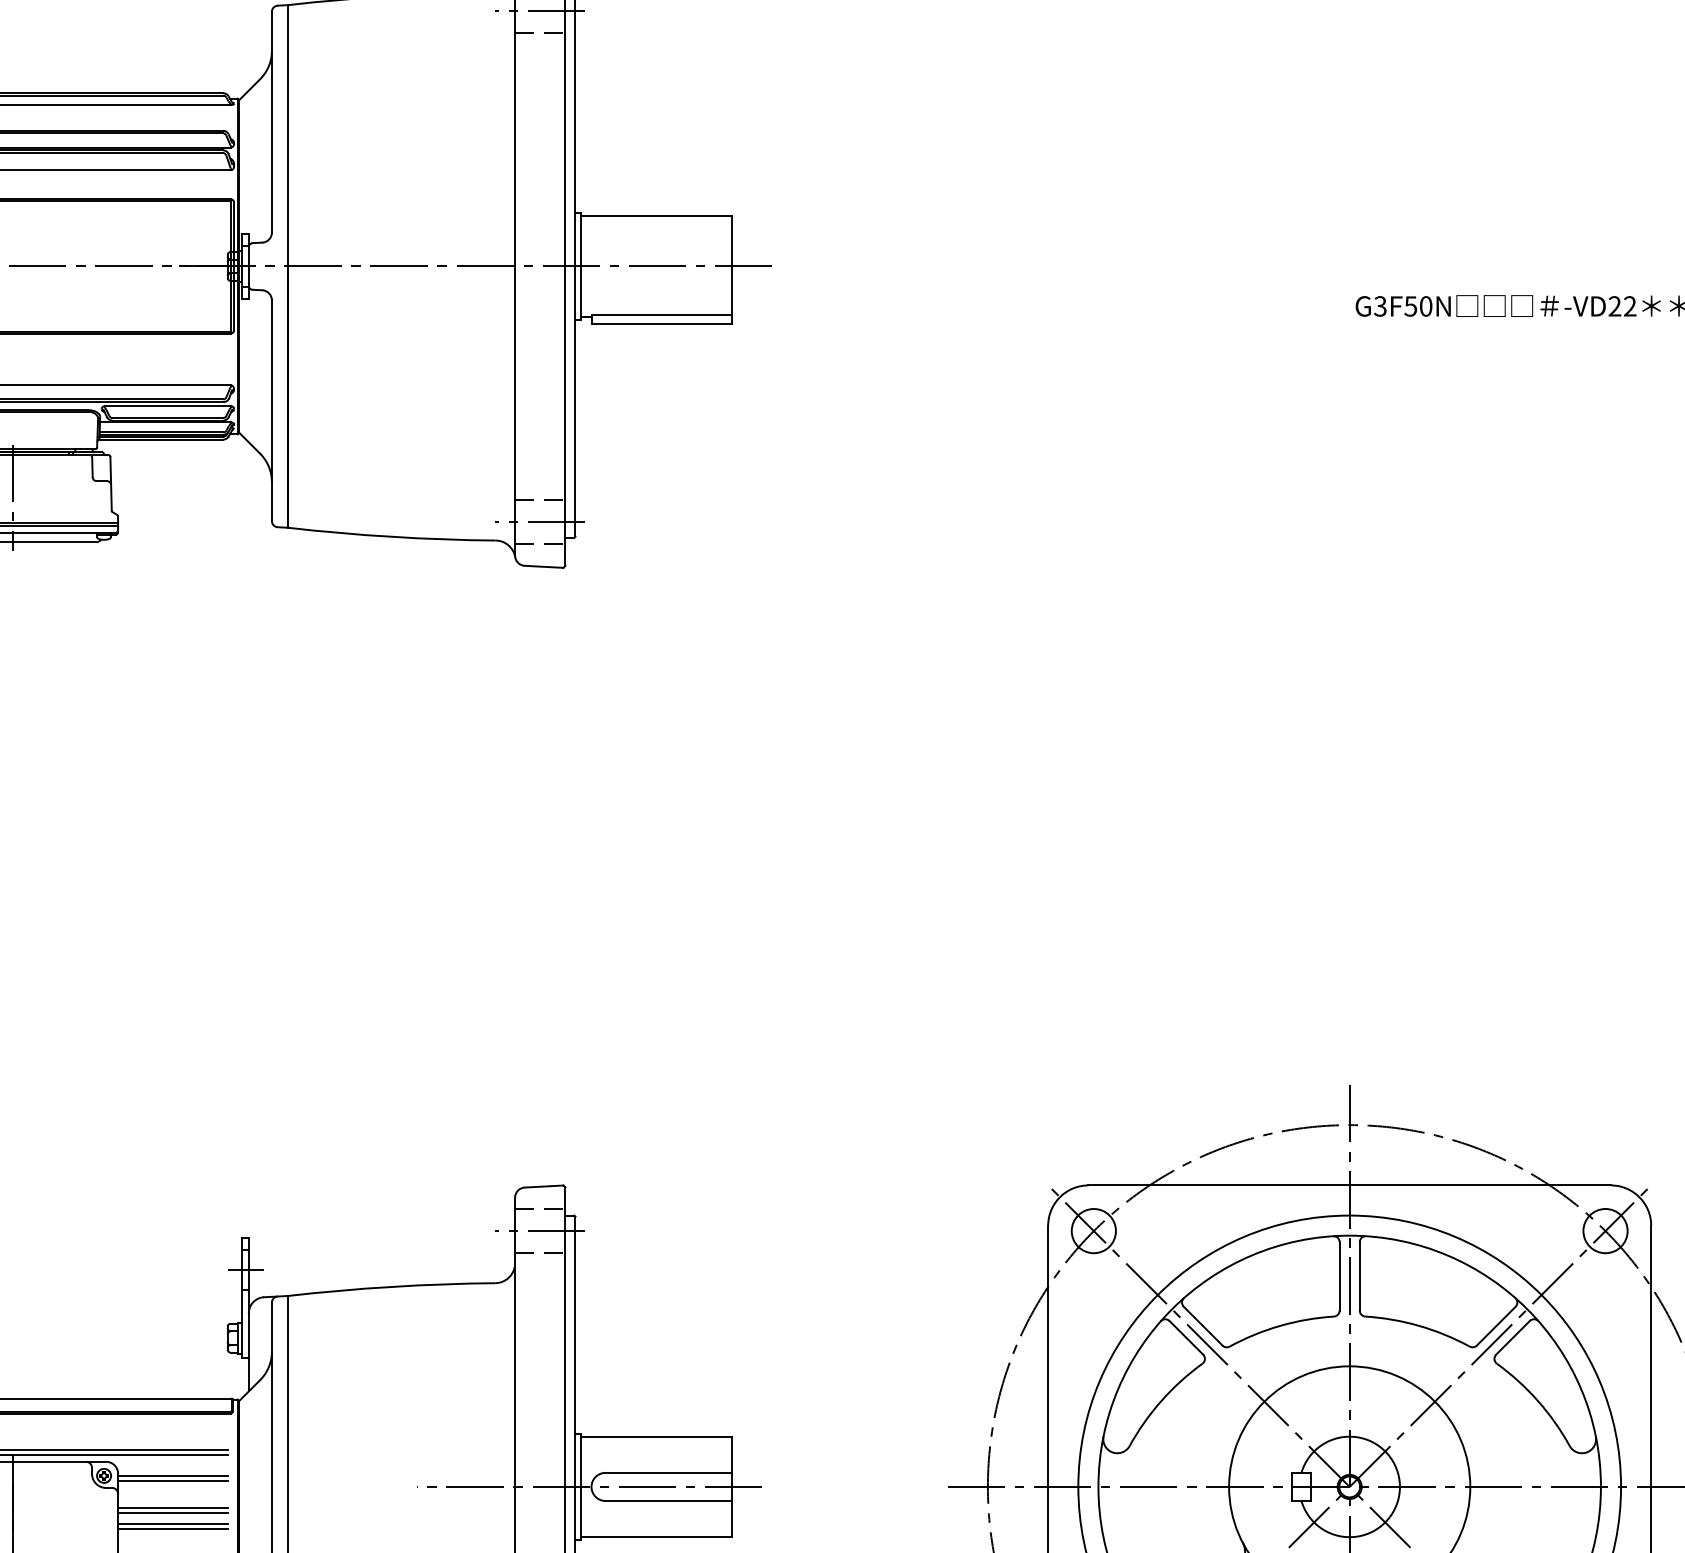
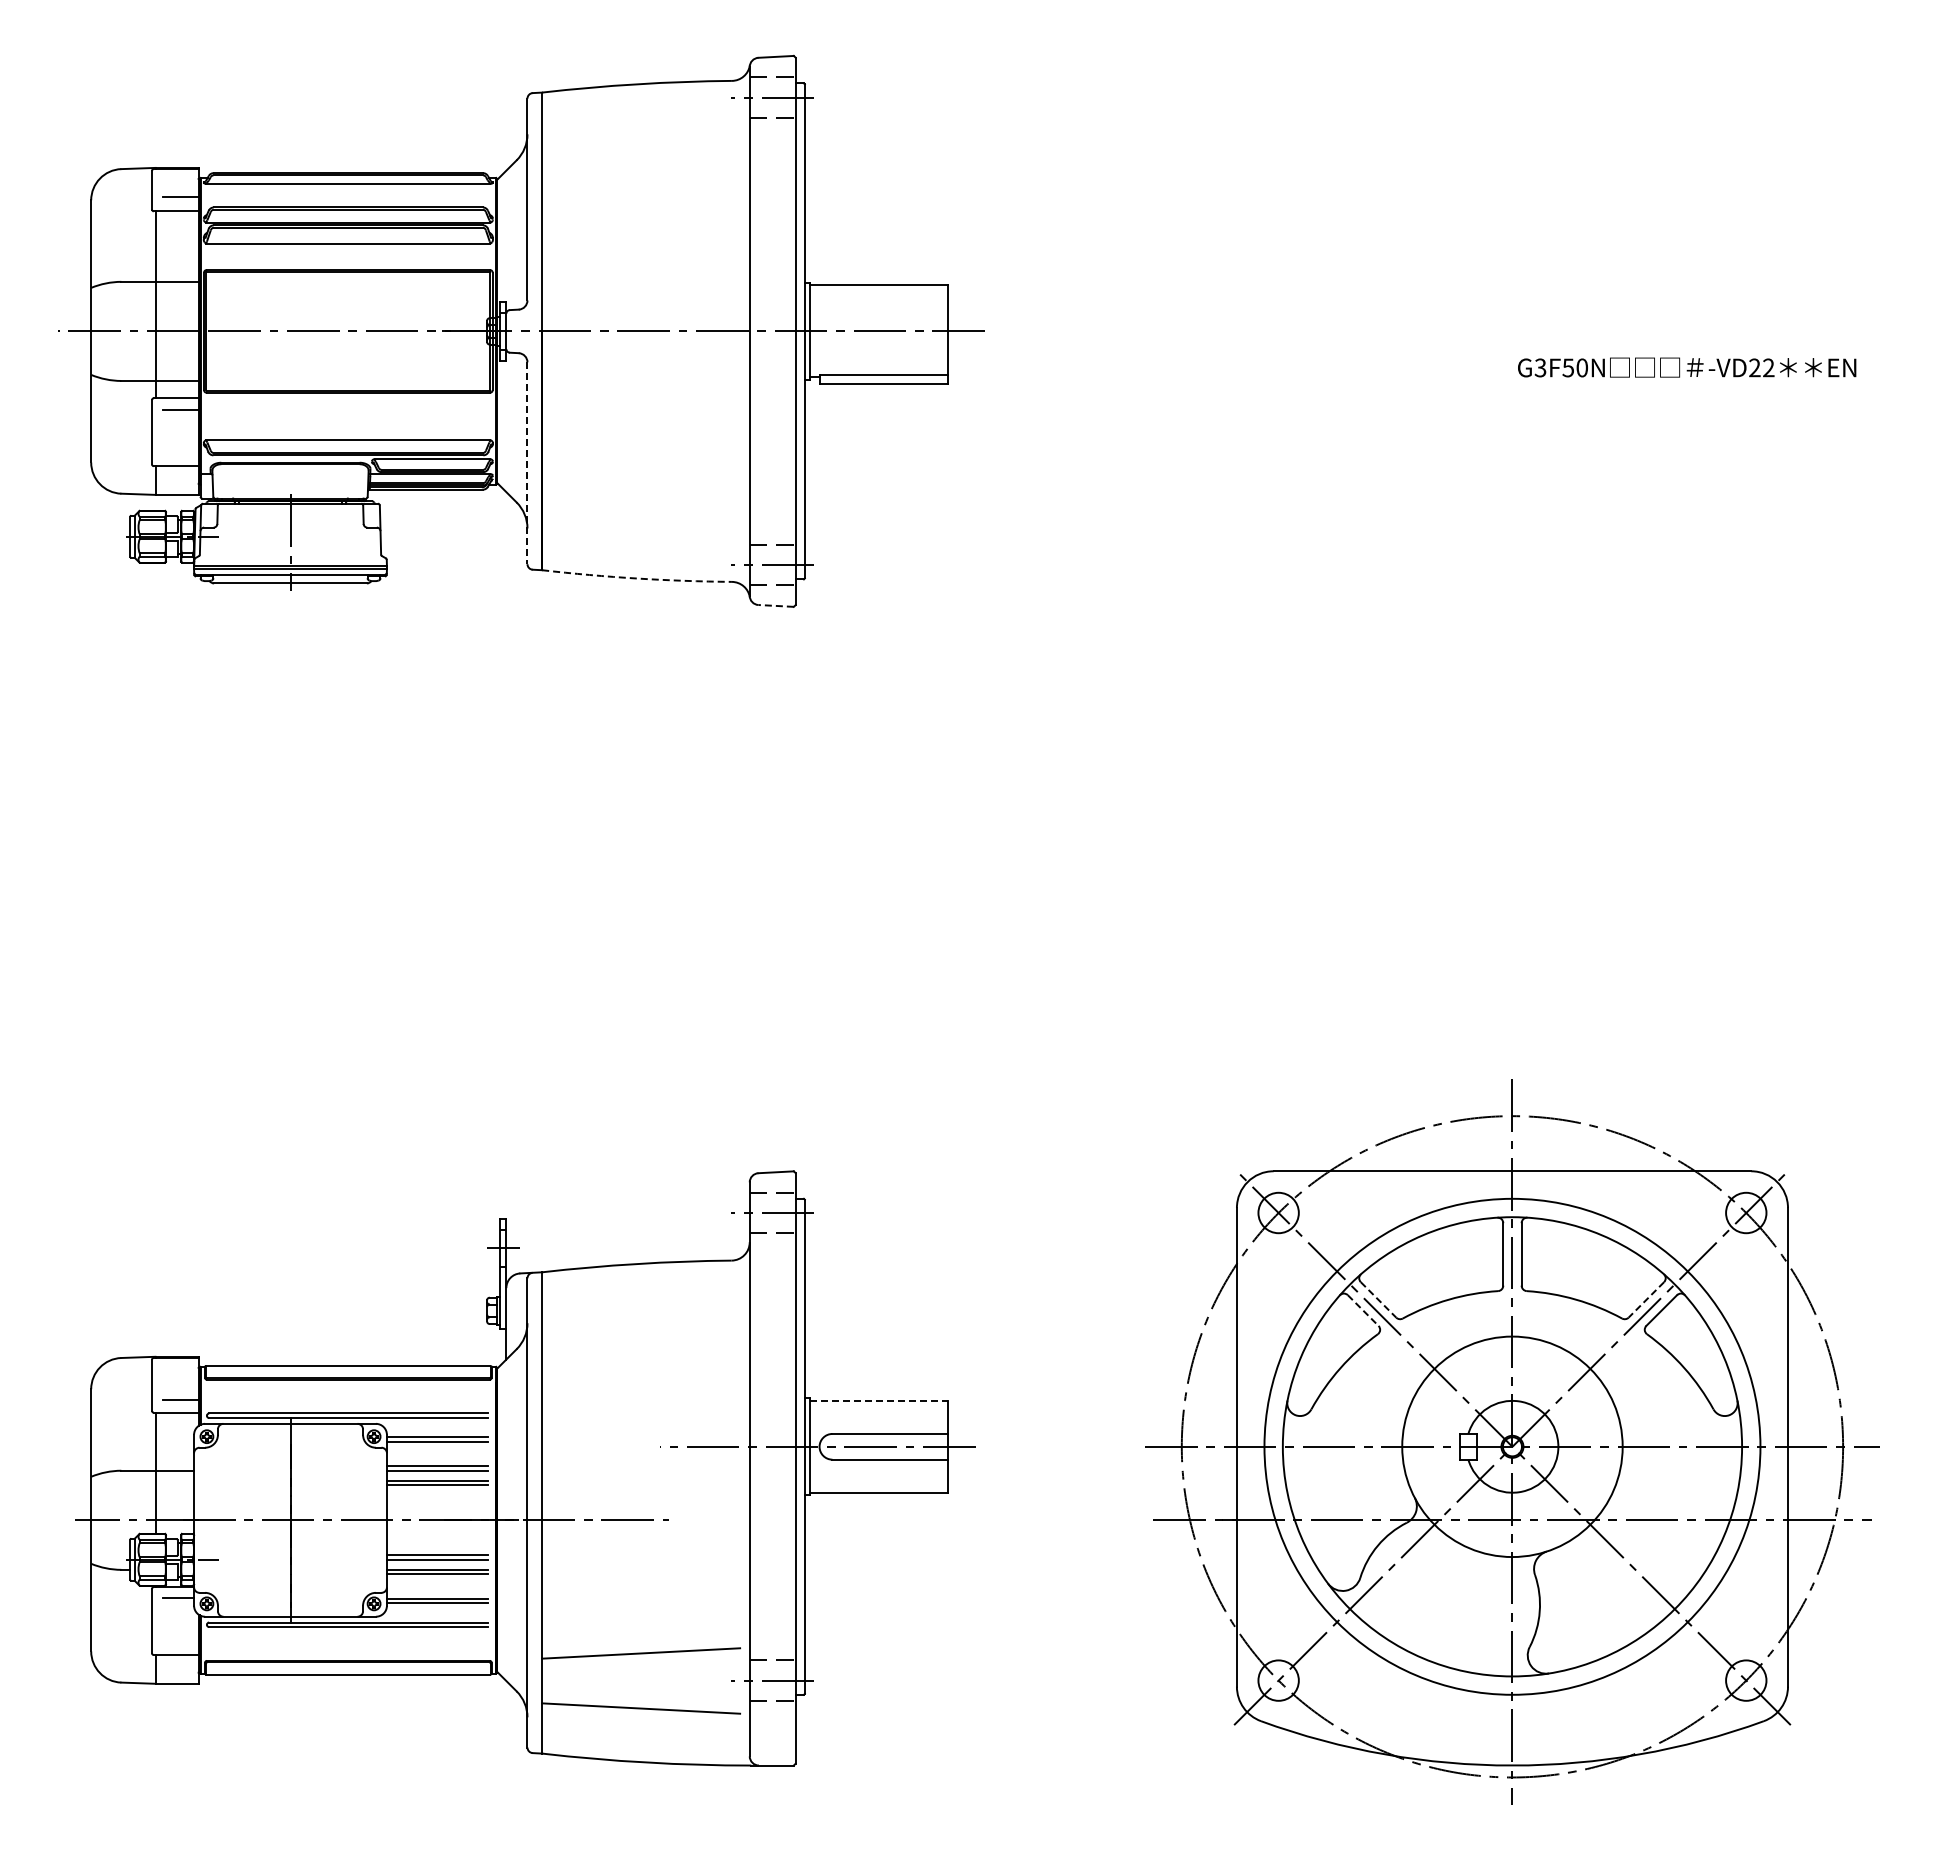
line: (271, 410) -> (527, 463), solid -> dashed
arc: (391, 536) -> (636, 578), solid -> dashed
line: (544, 566) -> (776, 605), solid -> dashed
line: (1203, 1326) -> (1378, 1300), solid -> dashed
line: (1496, 1326) -> (1646, 1300), solid -> dashed
line: (1186, 1337) -> (1363, 1310), solid -> dashed
line: (657, 1436) -> (879, 1400), solid -> dashed

